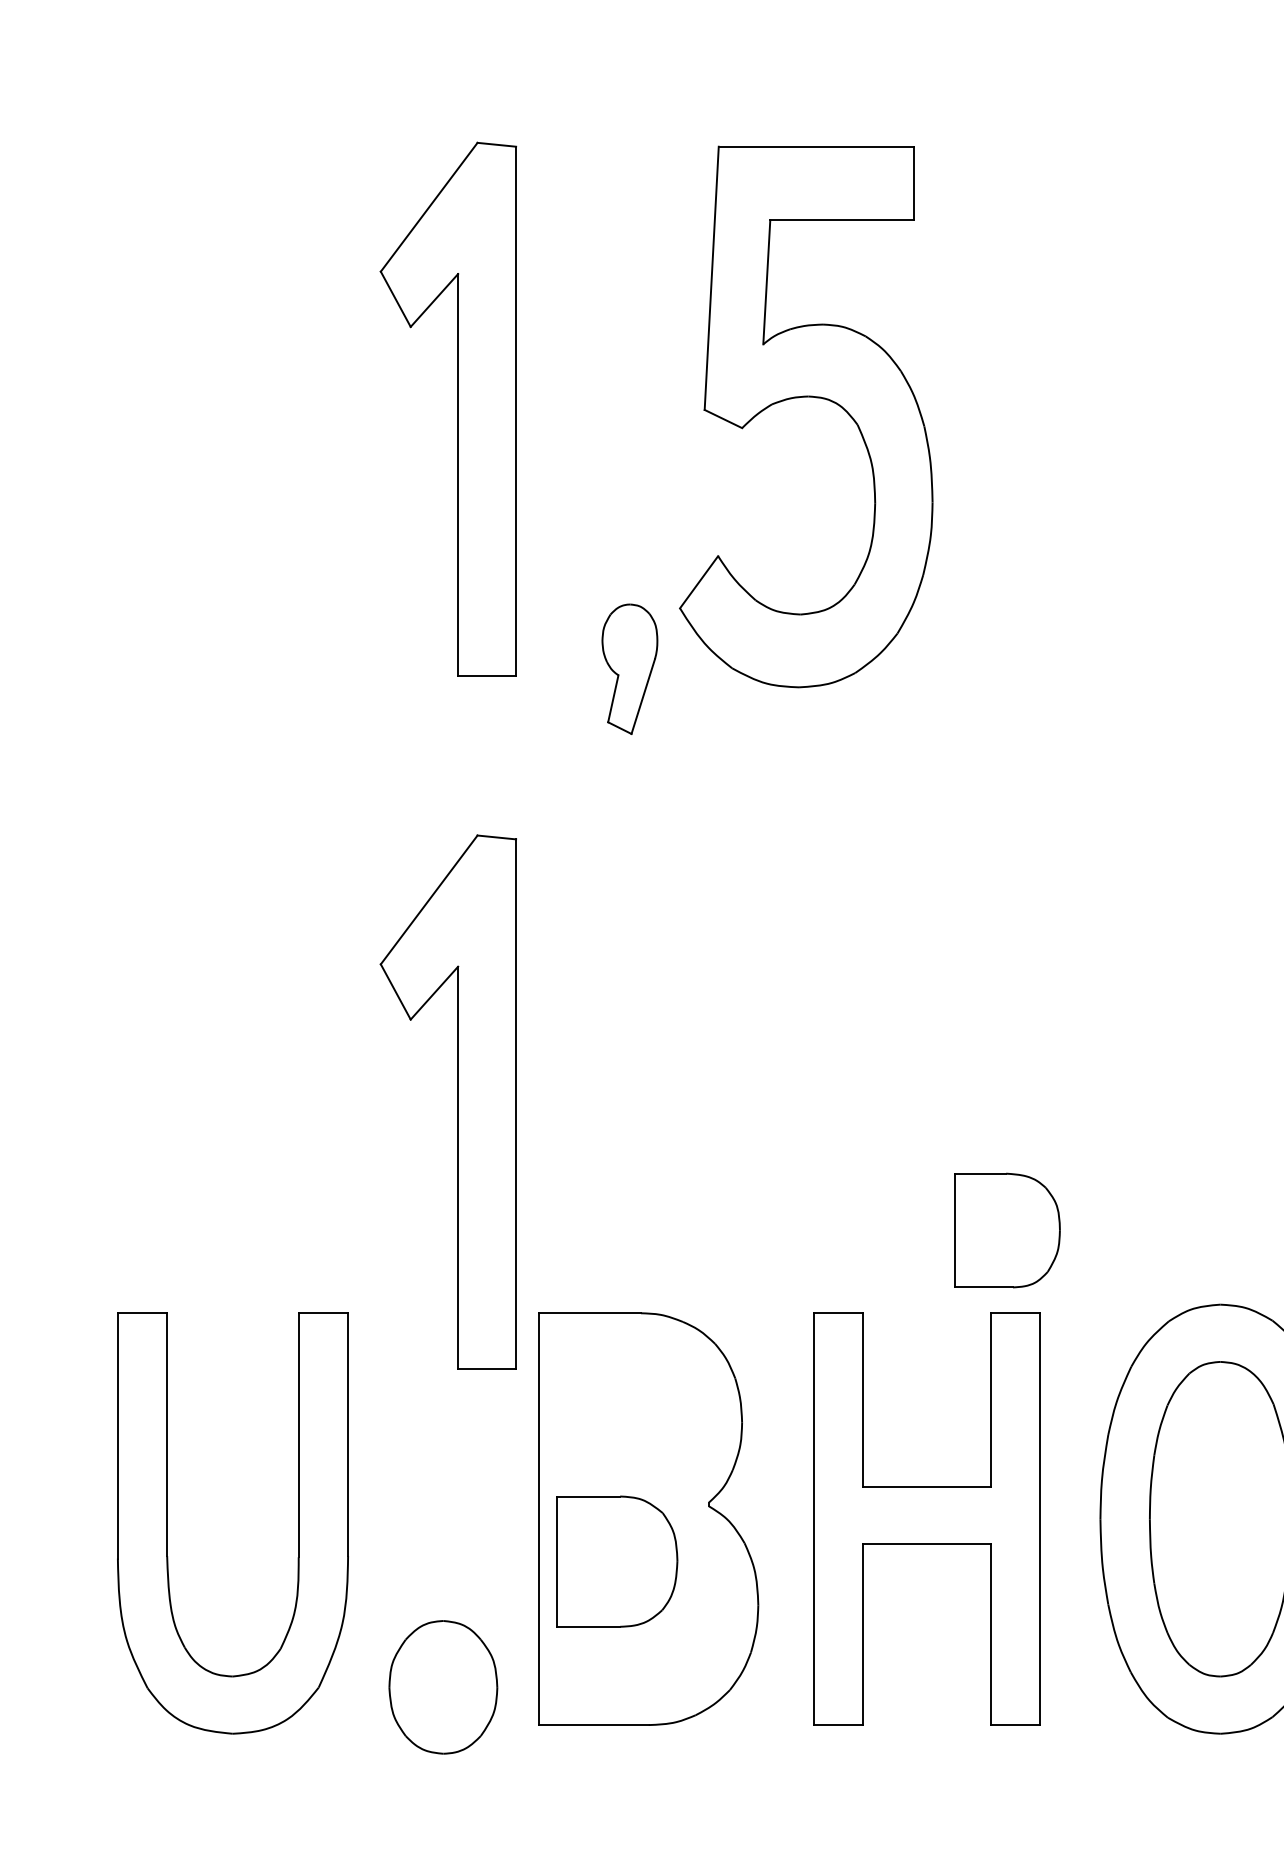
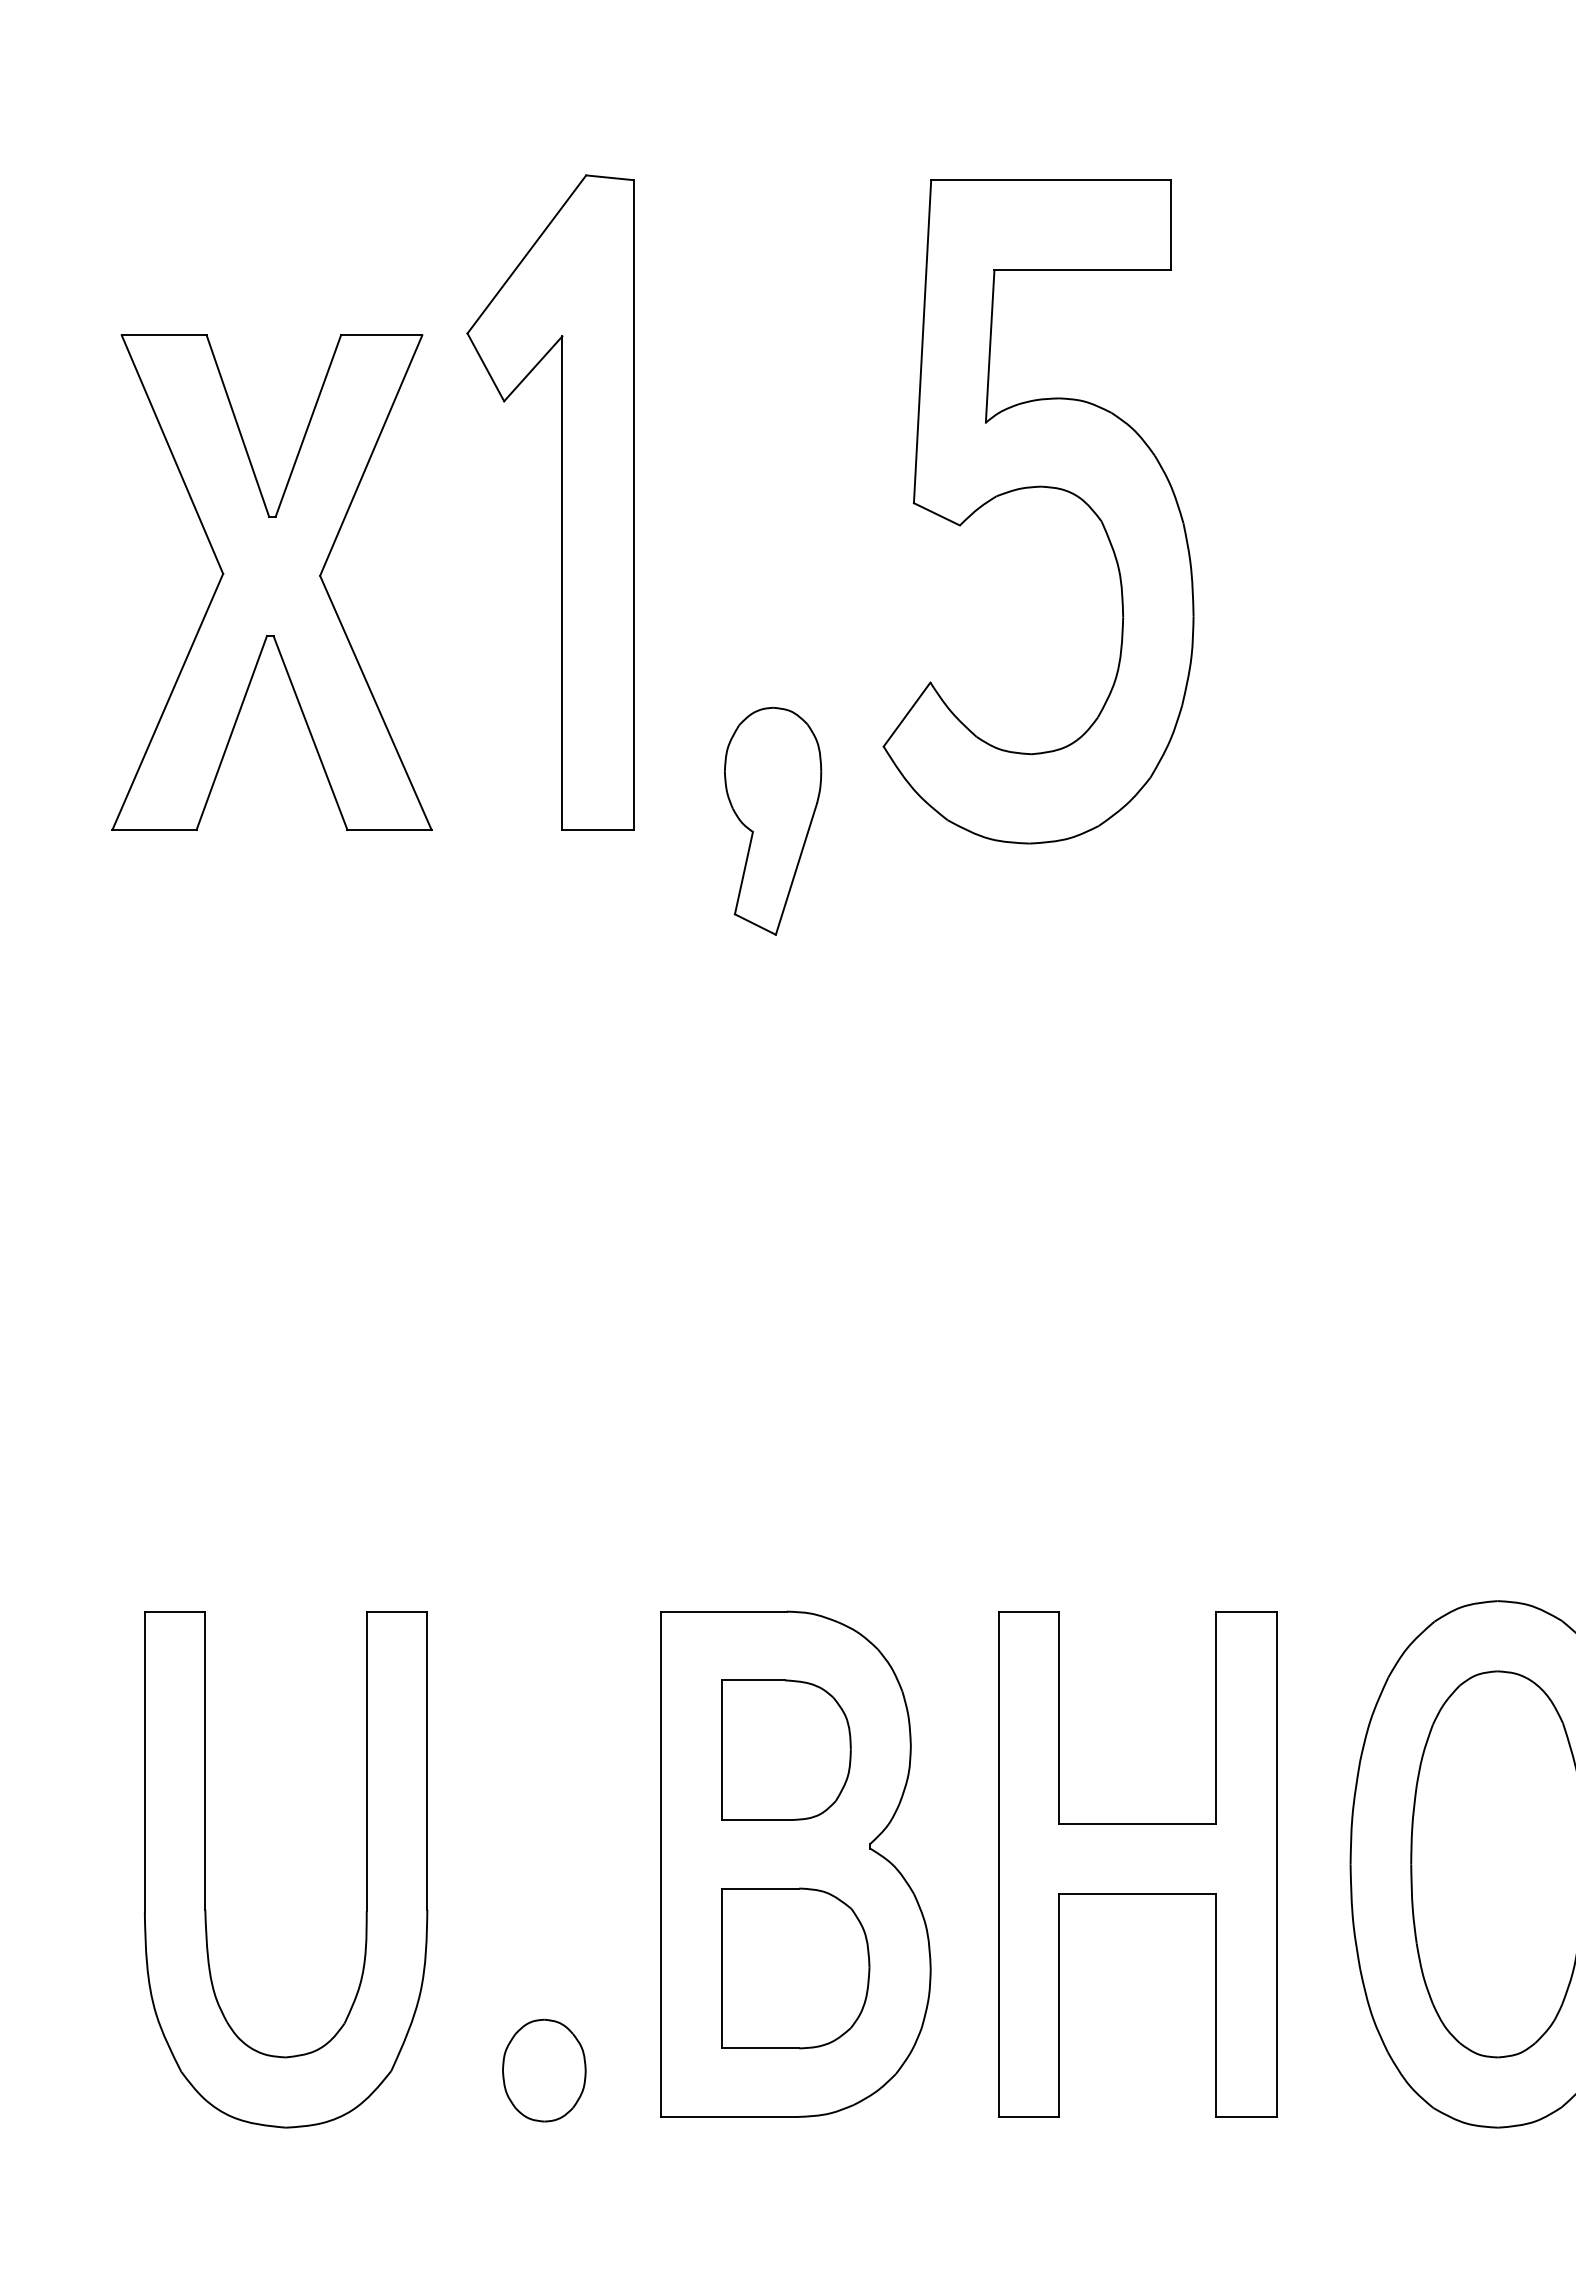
part: (801, 398) -> (1032, 488), moved
part: (221, 474) -> (271, 582), added
part: (630, 669) -> (773, 821), size x1.43
part: (457, 1102) -> (561, 1352), removed
part: (1007, 1230) -> (786, 1749), moved
part: (617, 1561) -> (795, 1968), moved
part: (443, 1687) -> (544, 2070), size x0.62

